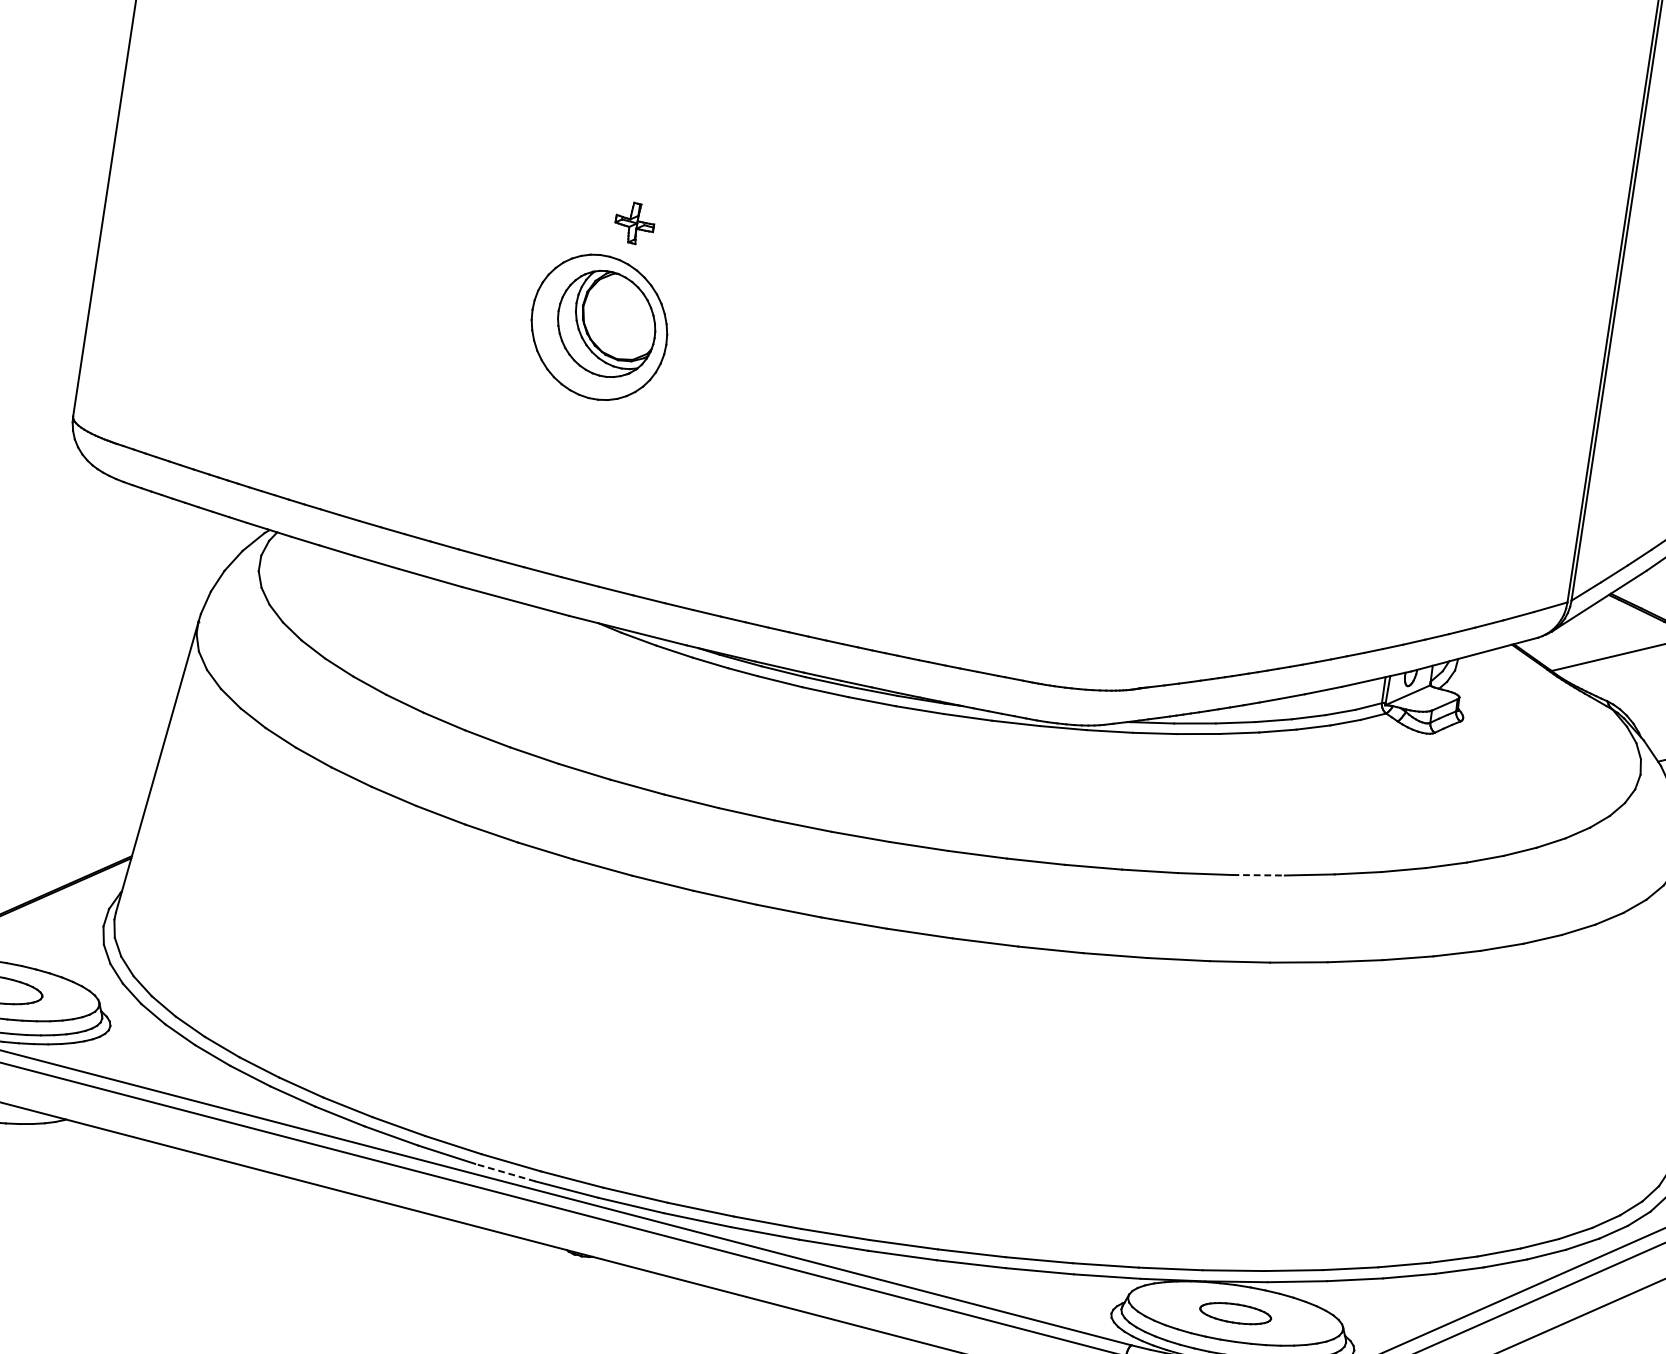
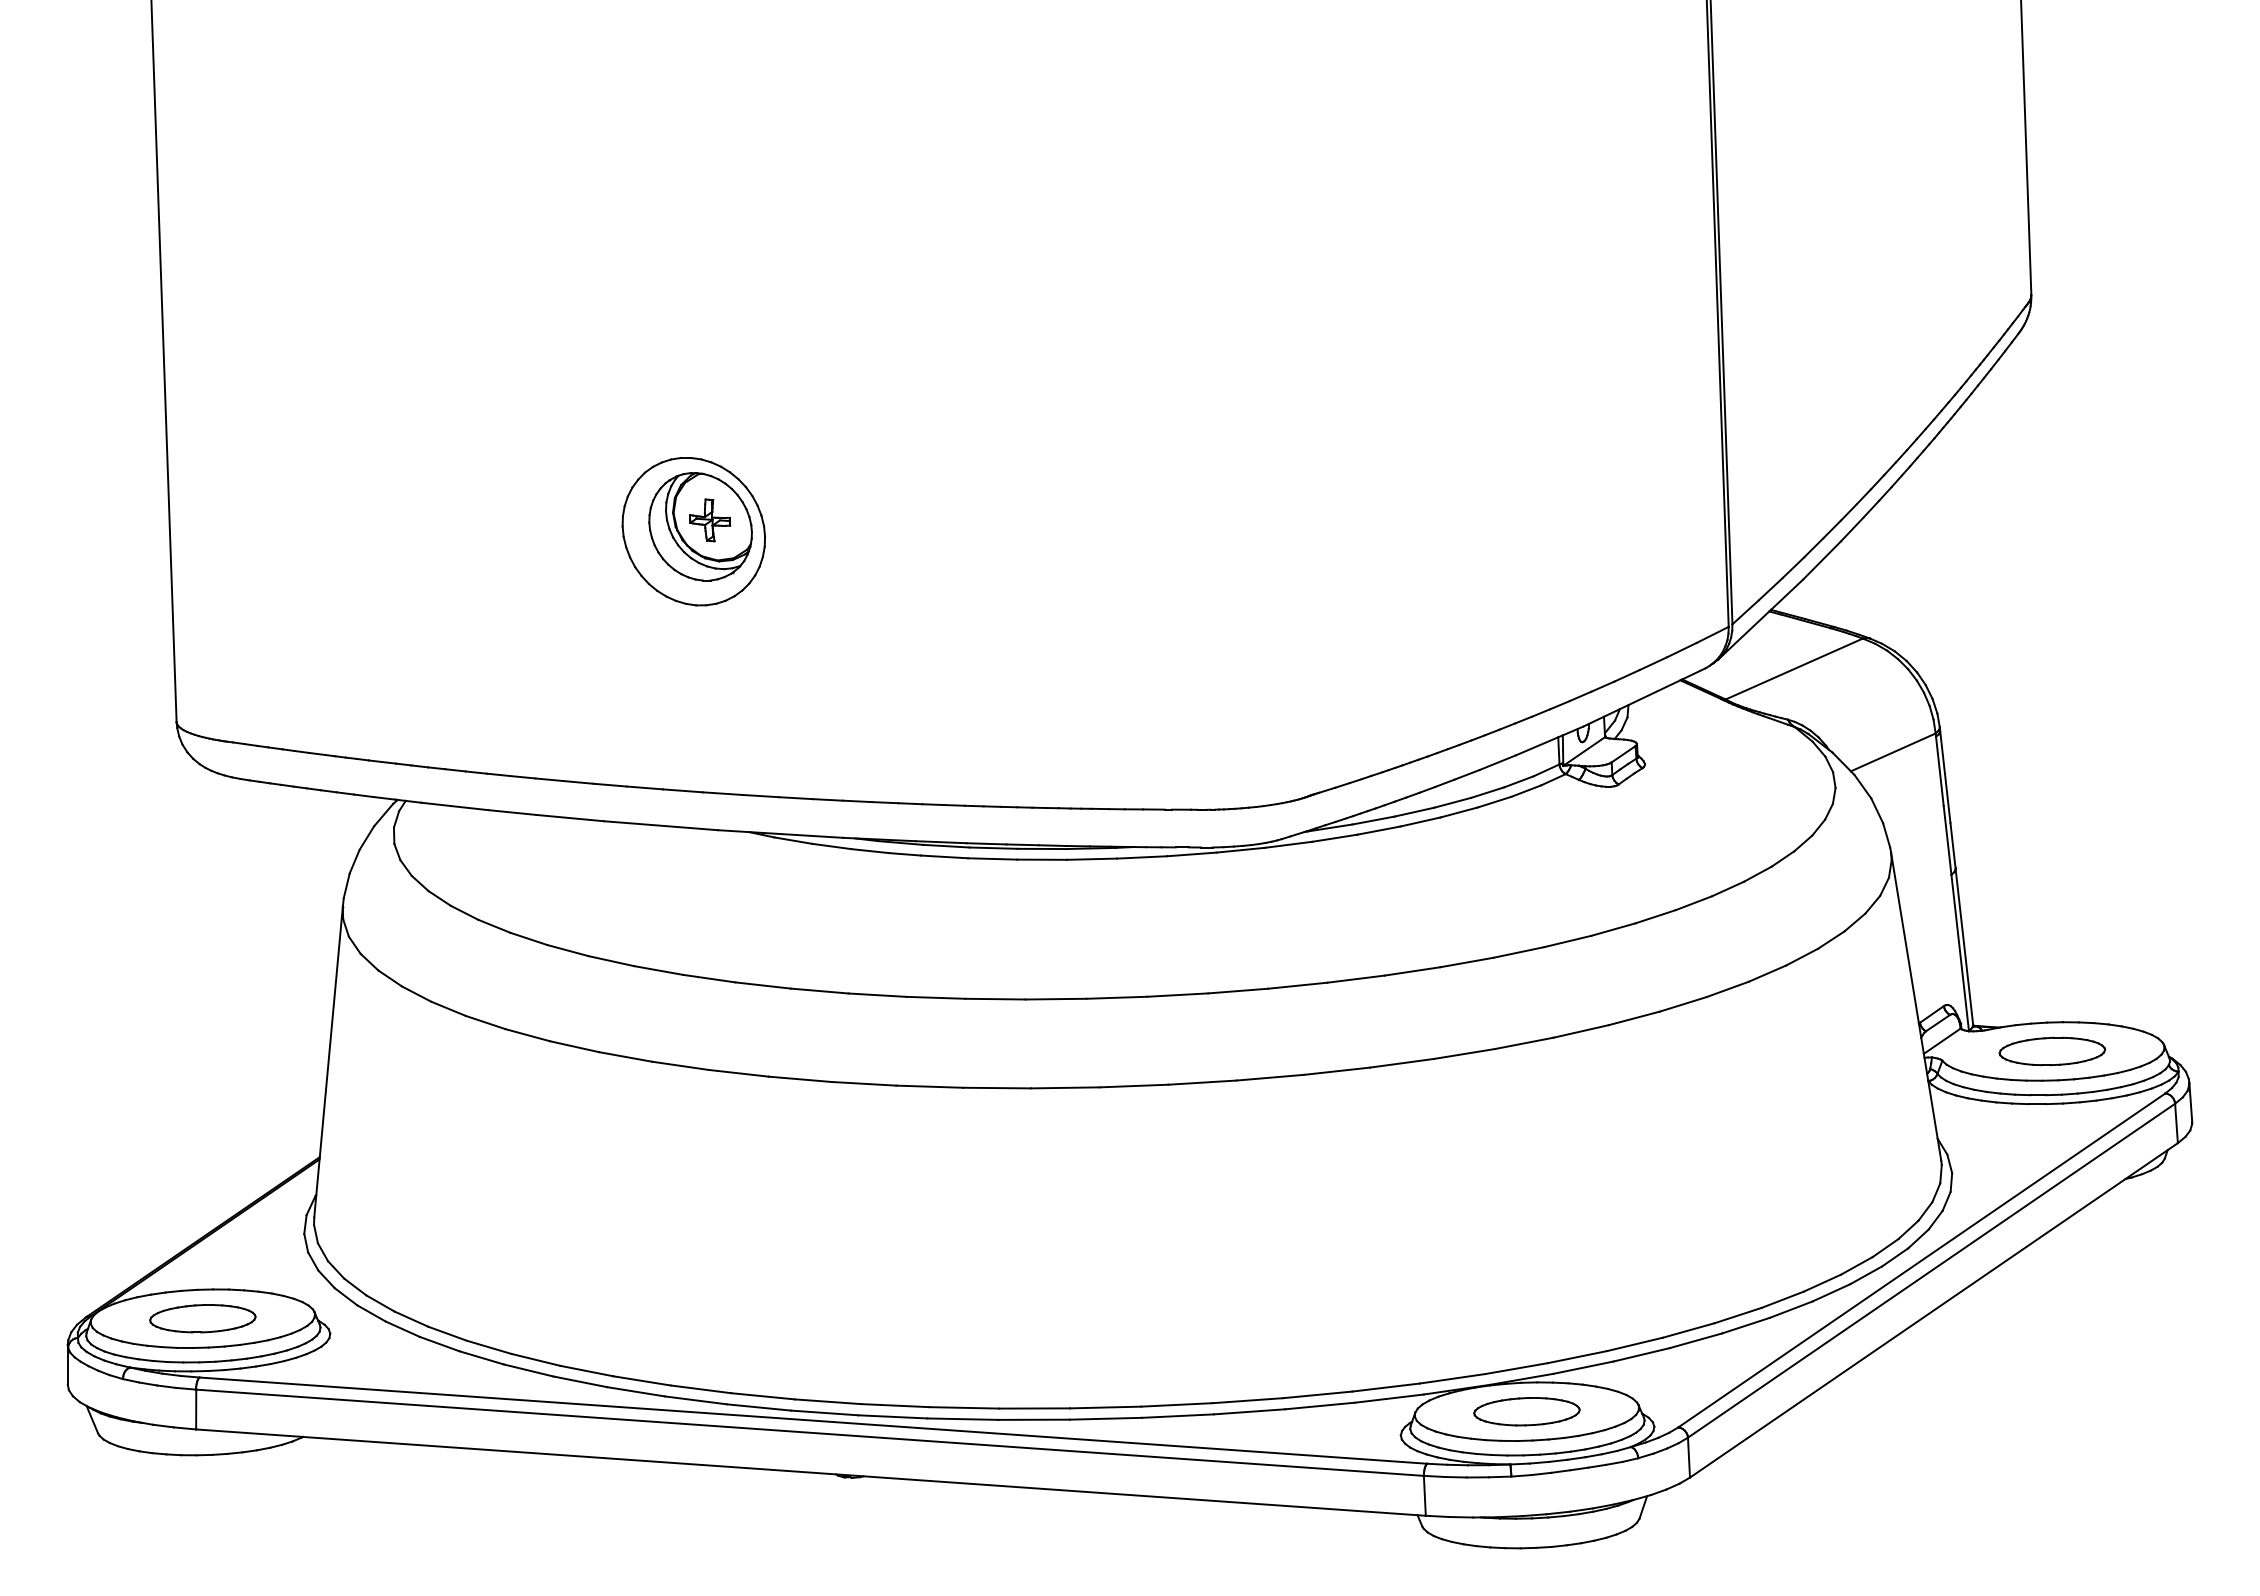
part: (635, 223) -> (710, 520), moved
line: (1259, 875) -> (1467, 962), dashed -> solid
line: (504, 1172) -> (758, 1407), dashed -> solid
part: (1235, 1313) -> (1526, 1411), size x1.43

